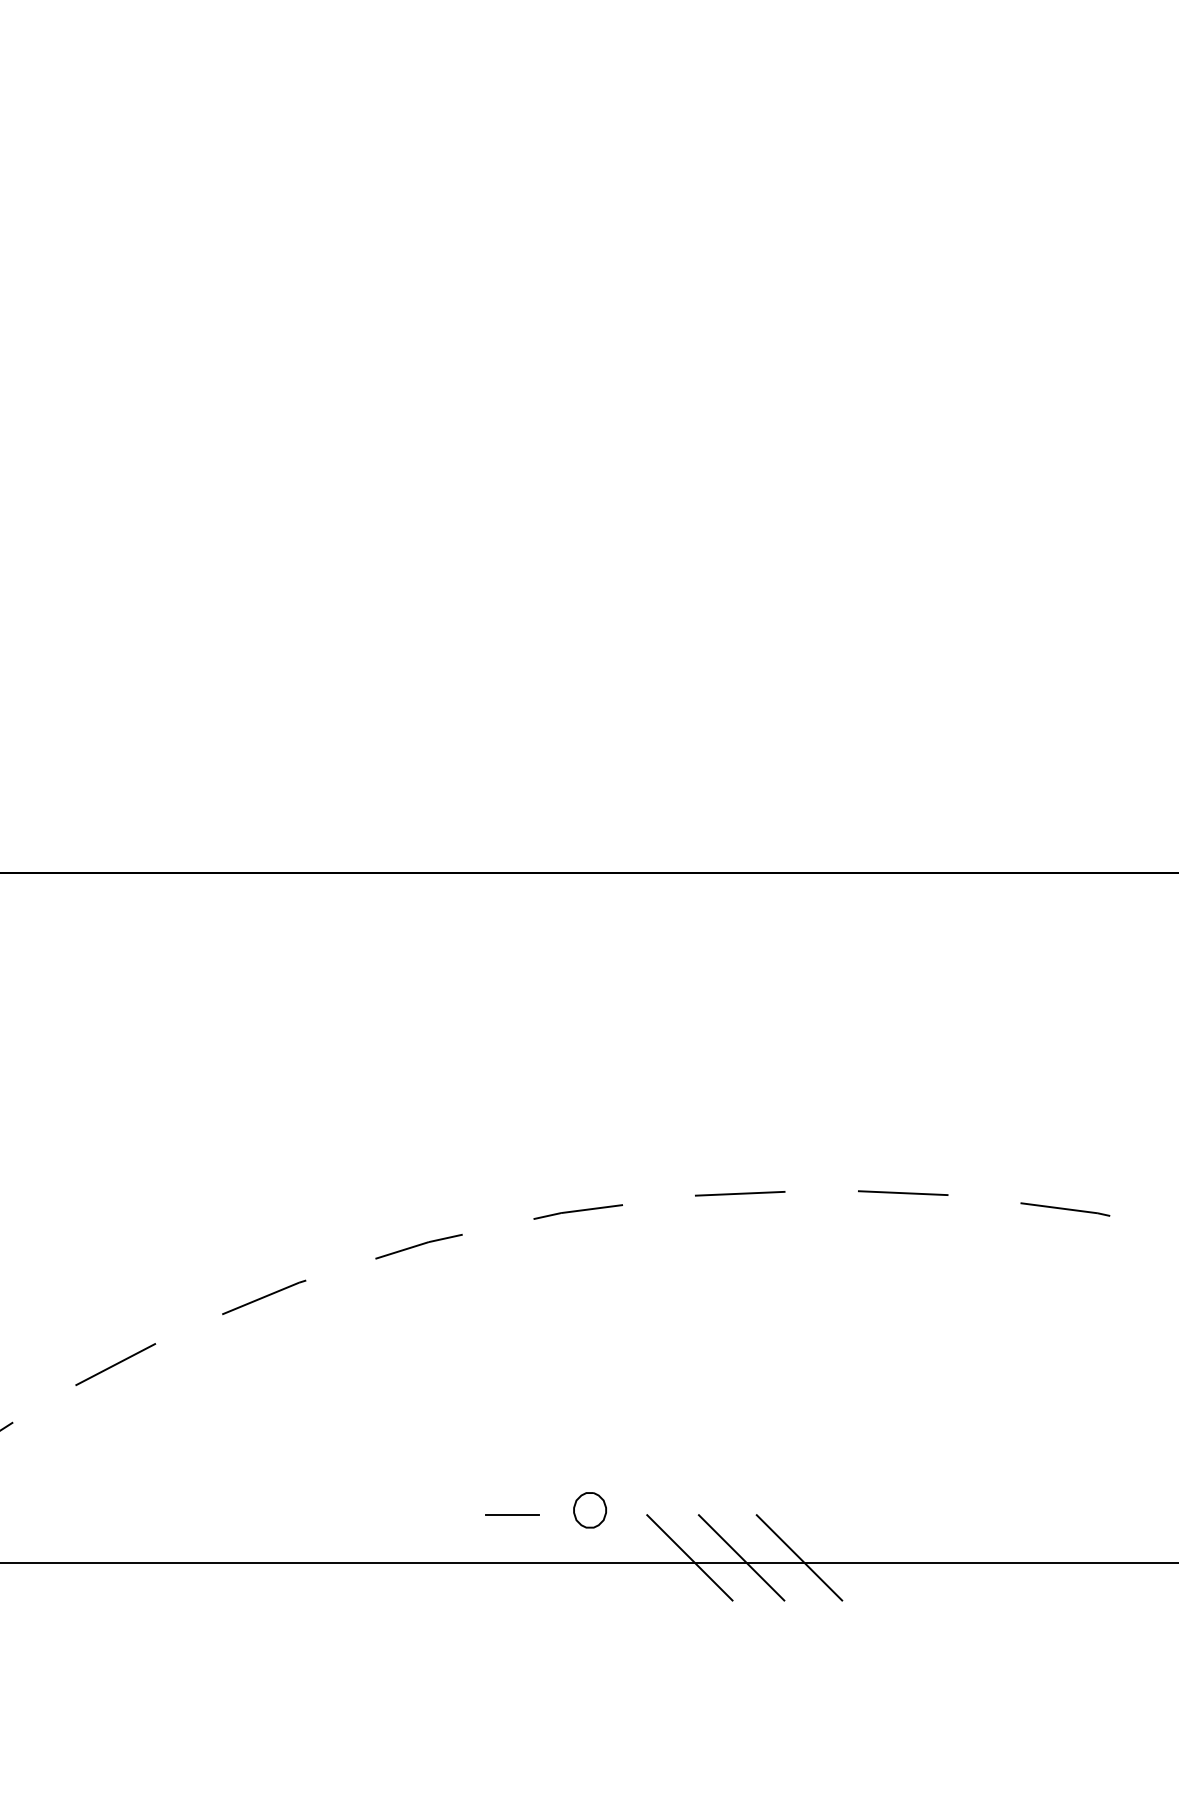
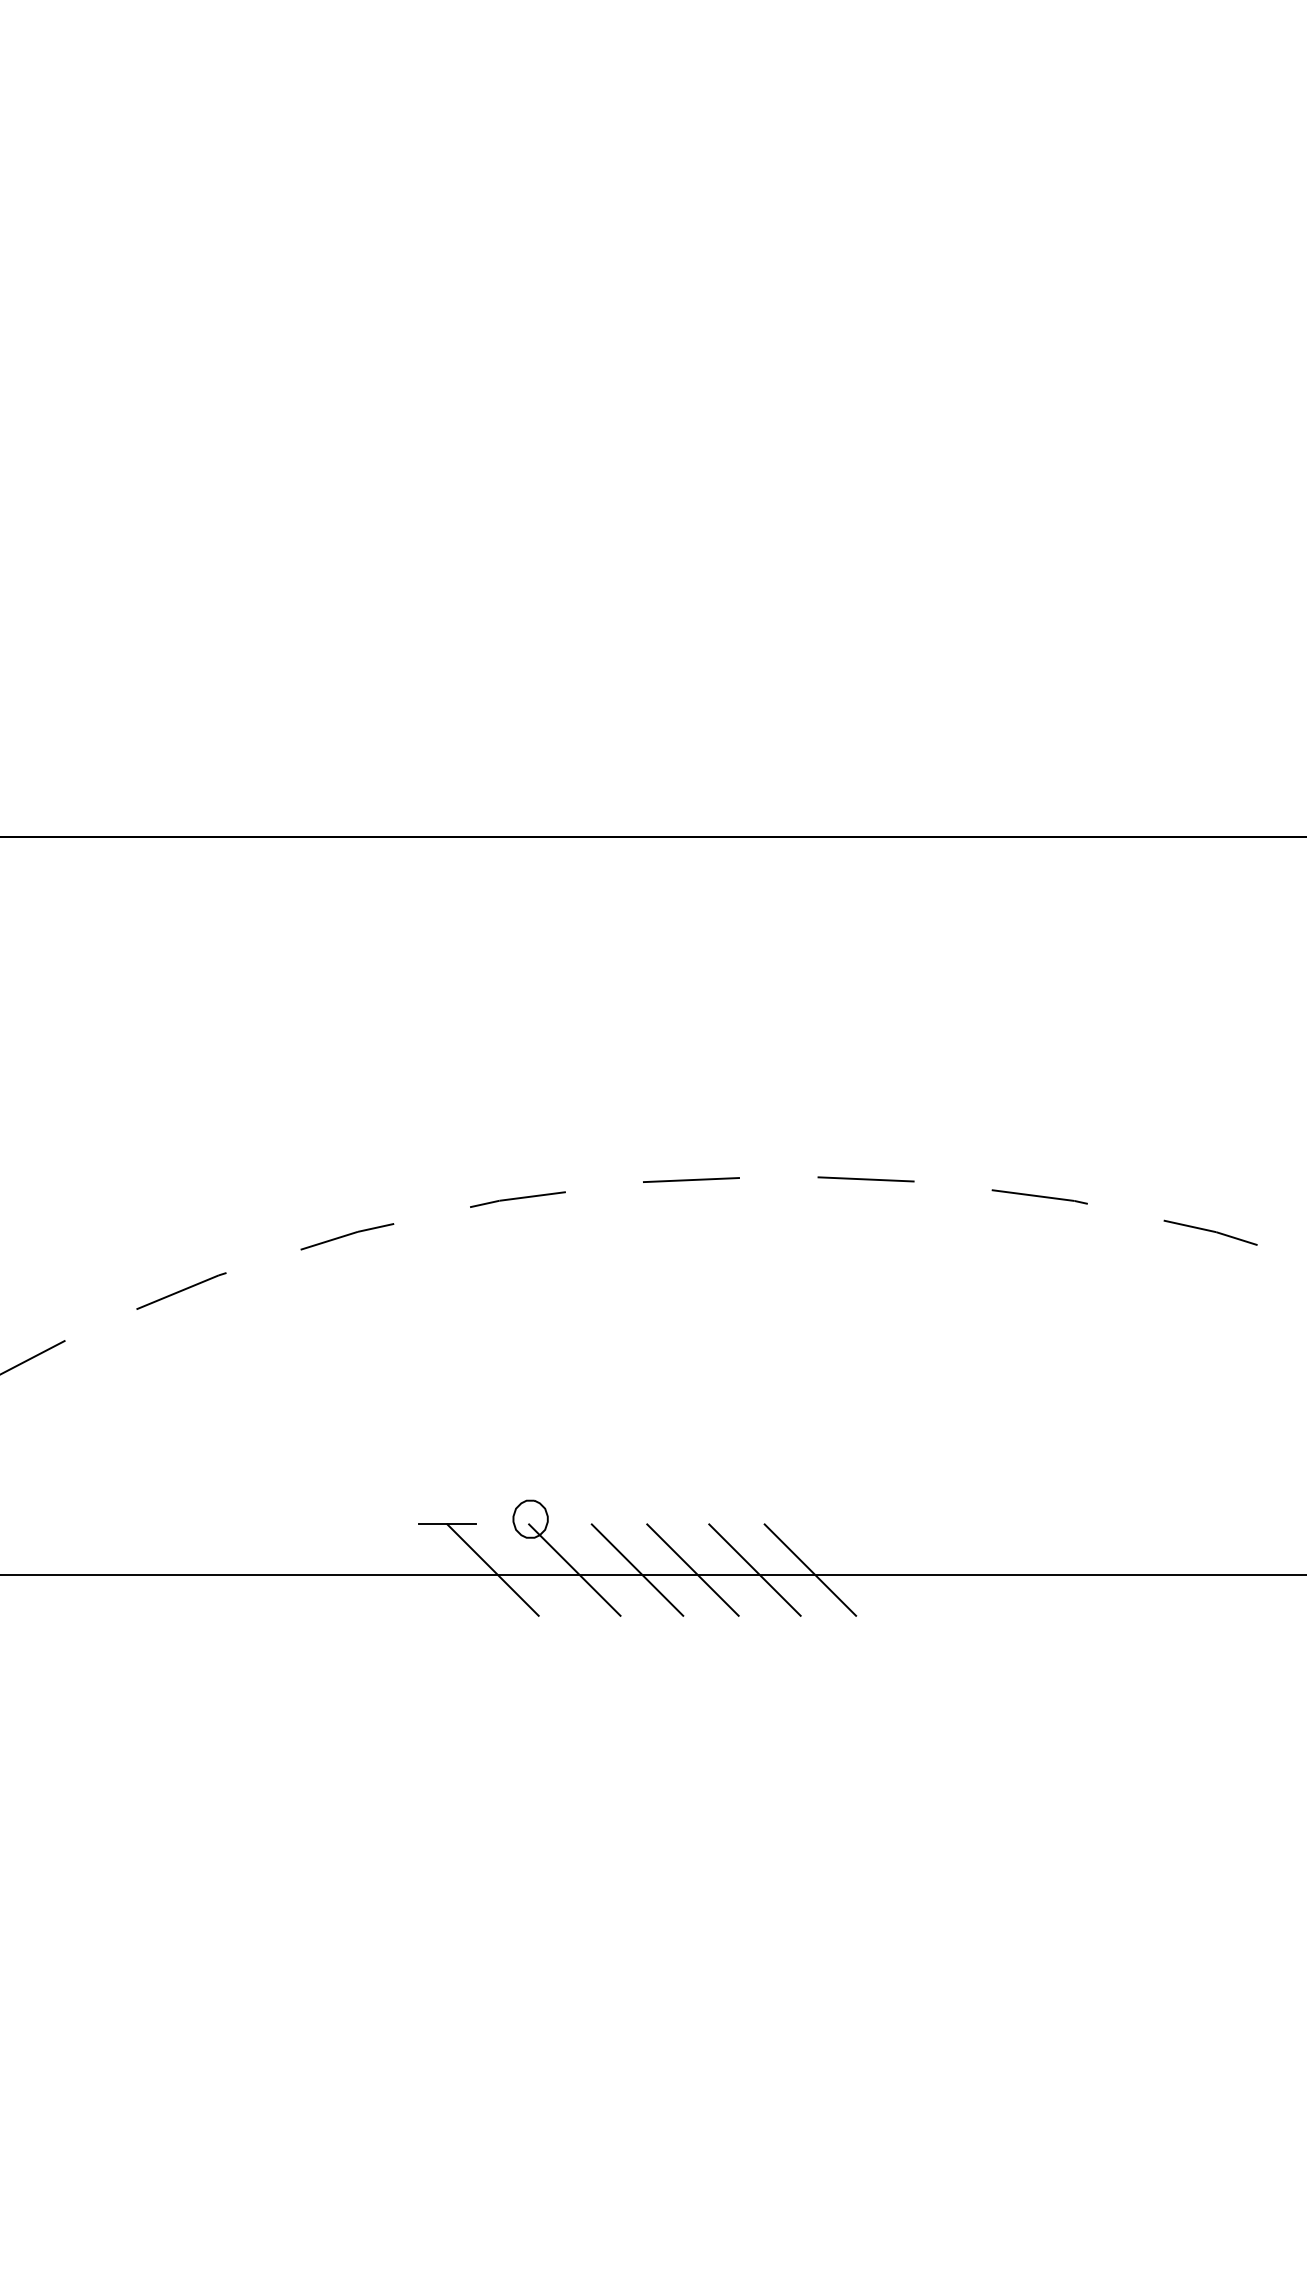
line: (554, 1557) -> (492, 1569), added
line: (631, 1557) -> (574, 1569), added
line: (851, 1557) -> (810, 1569), added

